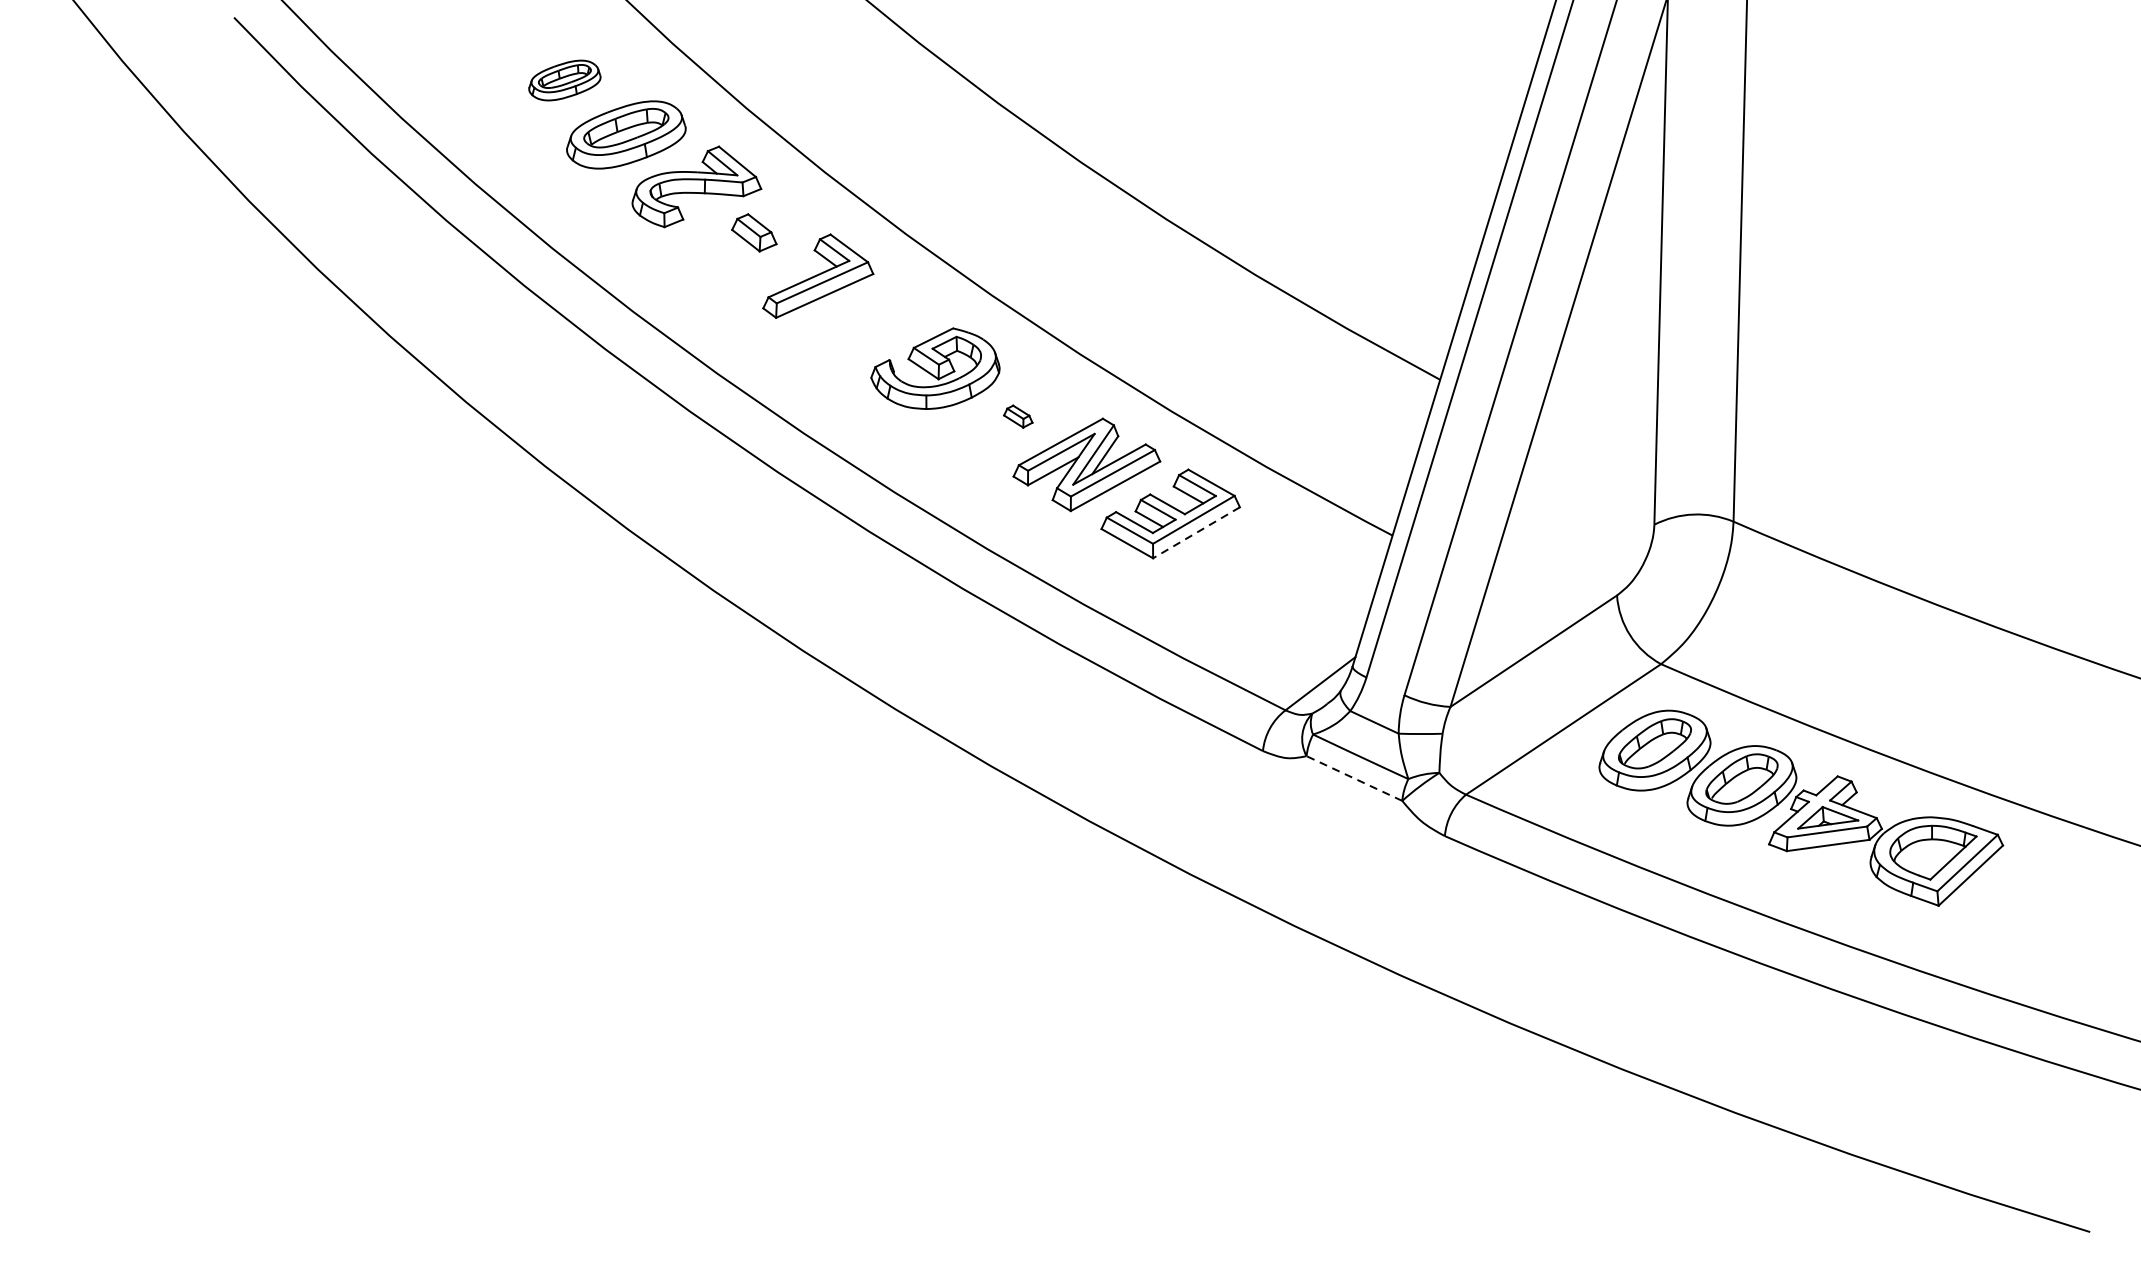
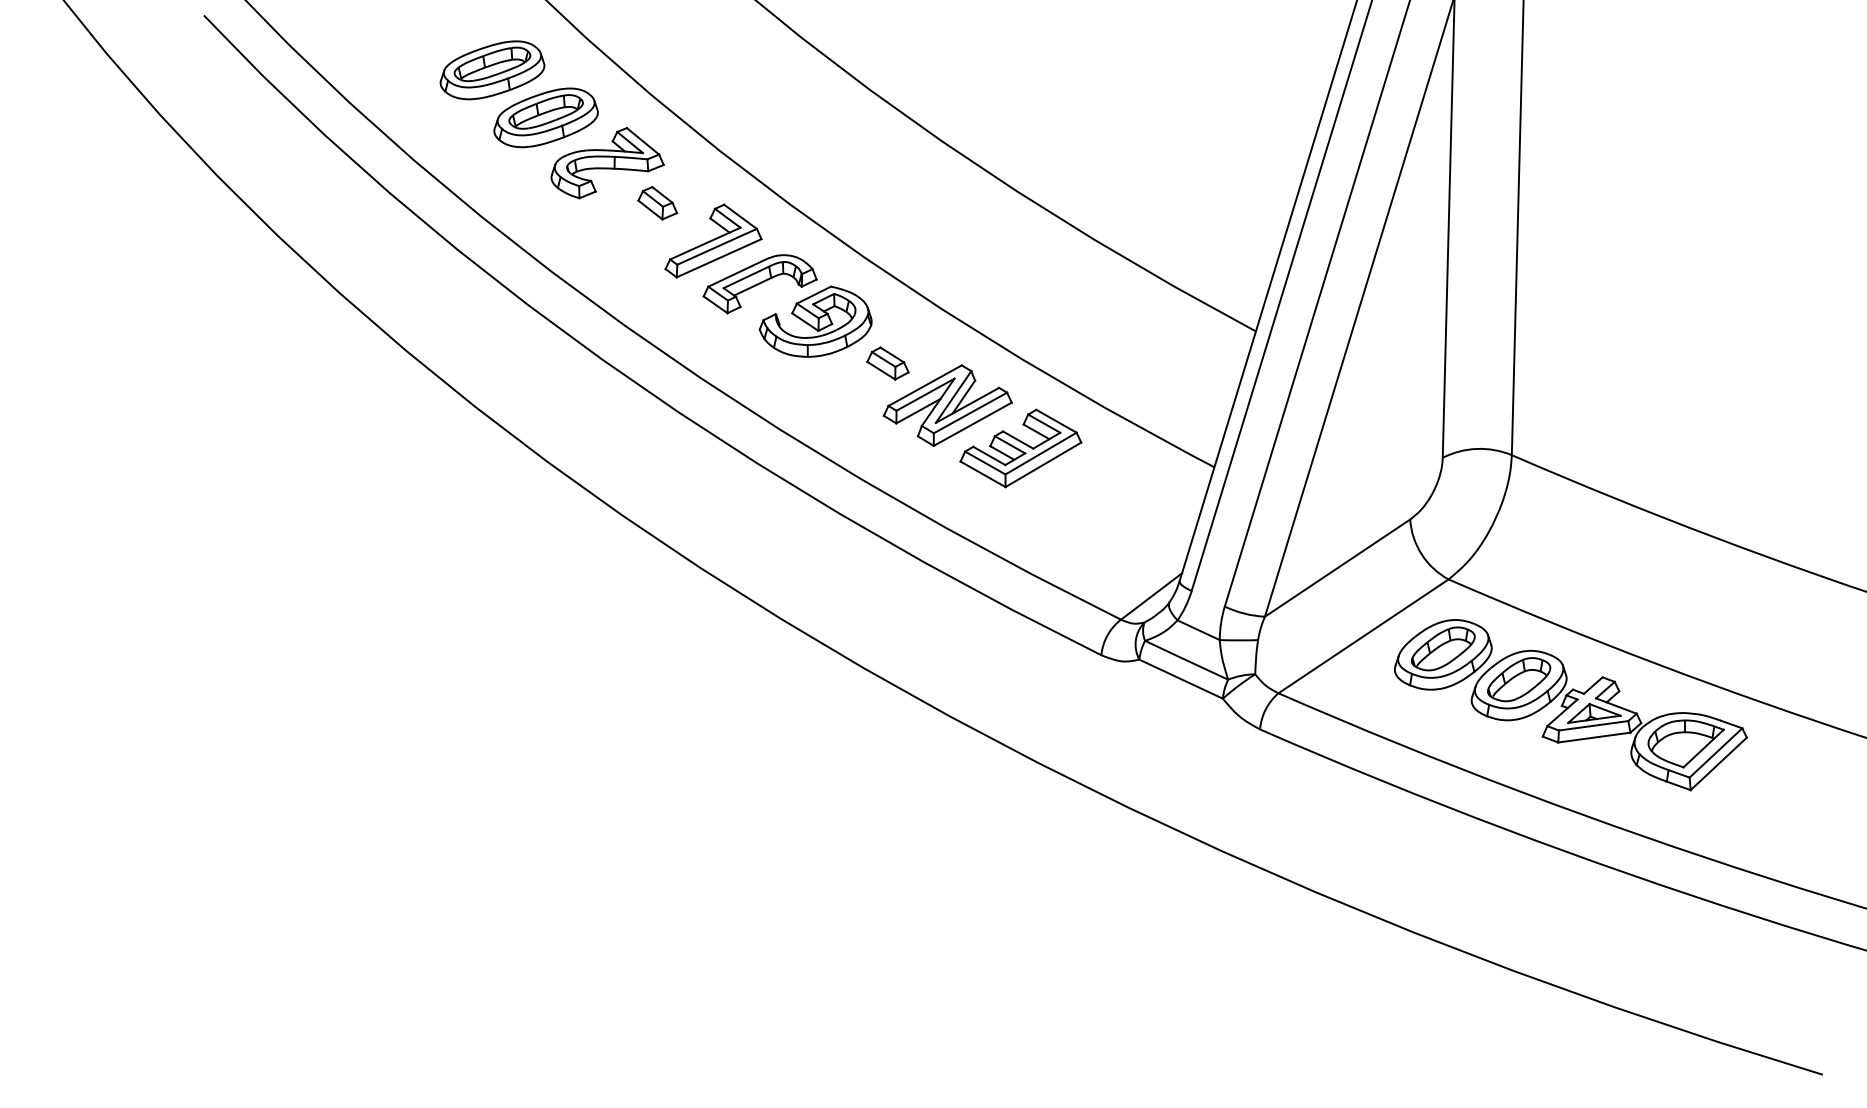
part: (564, 80) -> (492, 70), size x1.67
part: (871, 326) -> (759, 284), added
part: (1017, 416) -> (887, 363), size x1.67
line: (1196, 532) -> (1043, 464), dashed -> solid
line: (1353, 777) -> (1180, 678), dashed -> solid

